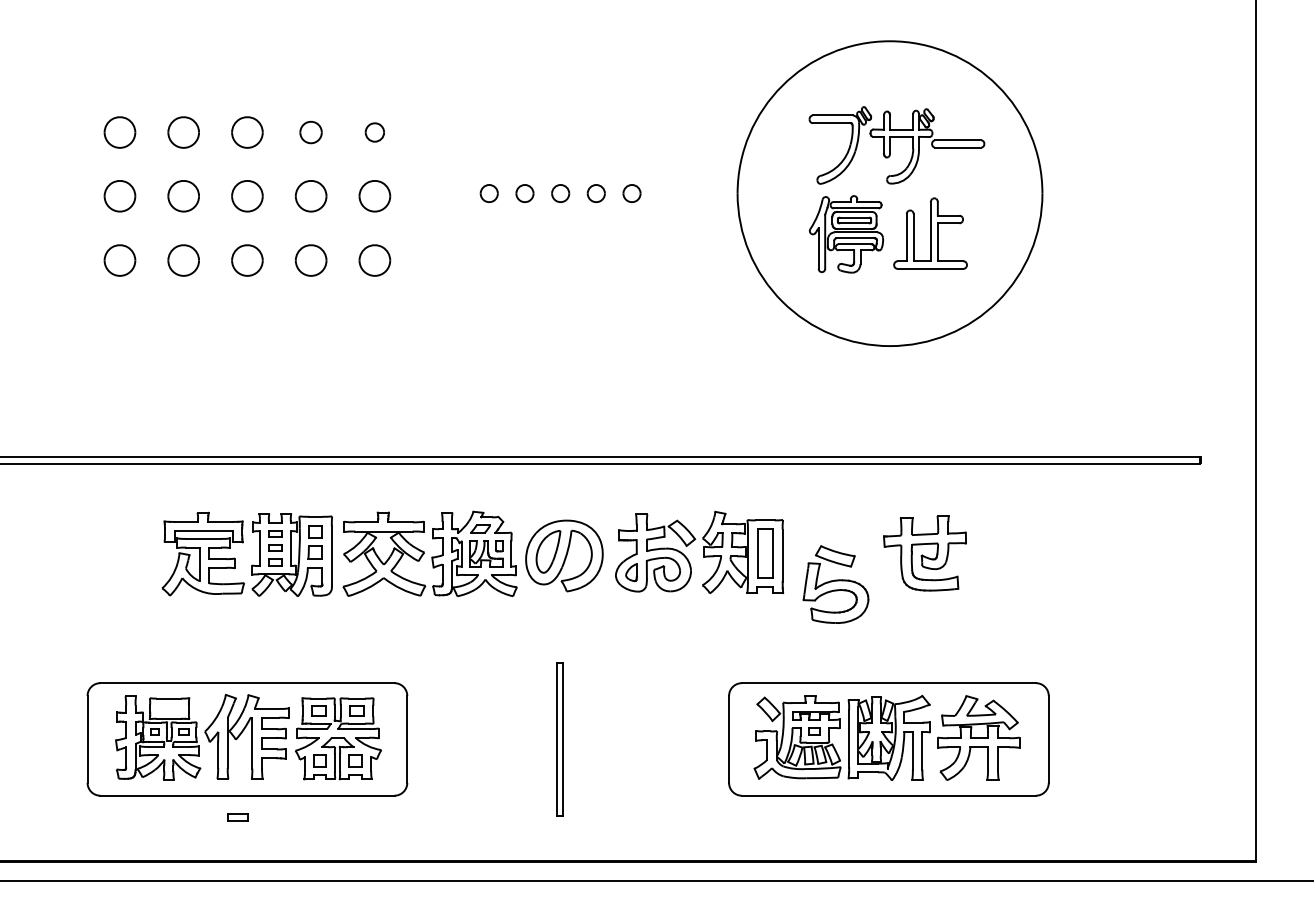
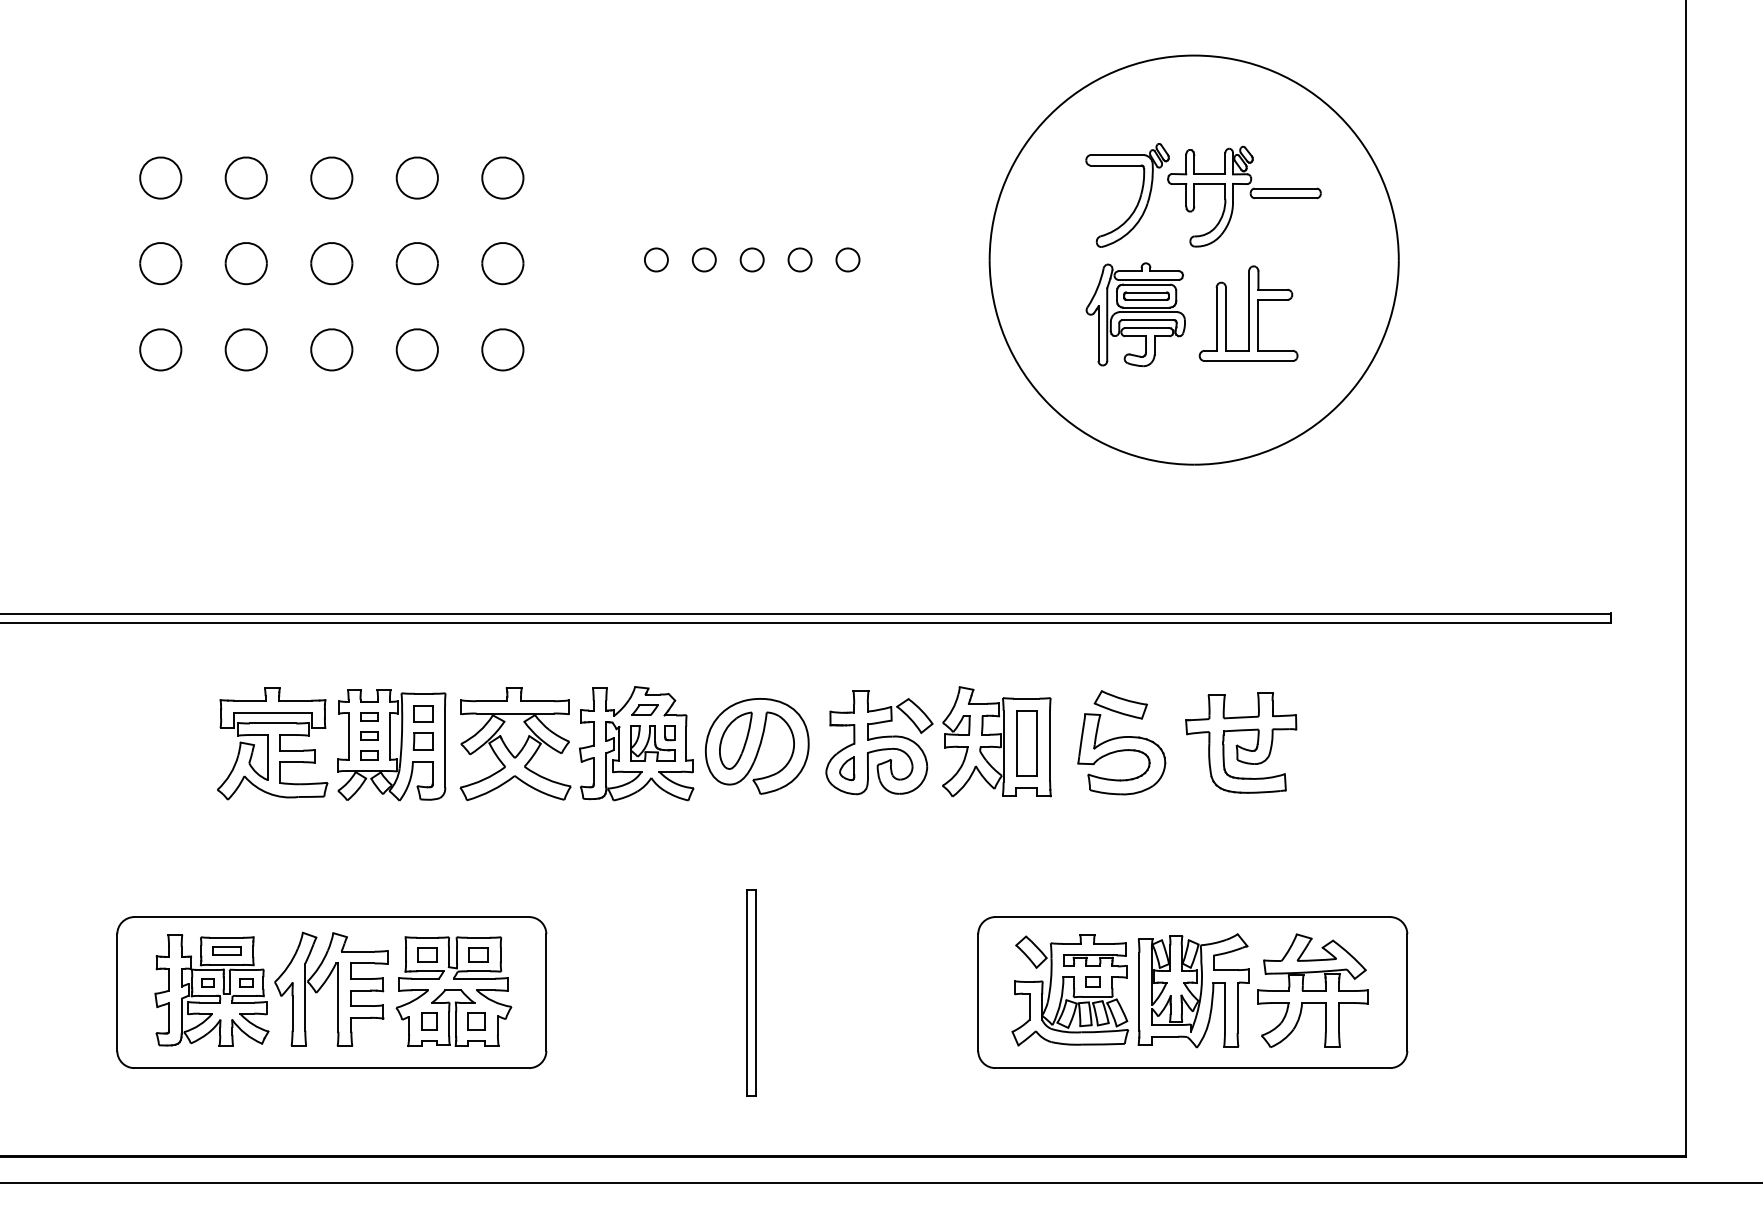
part: (310, 132) -> (416, 177), size x1.43
part: (374, 132) -> (502, 177), size x1.67
part: (835, 584) -> (1121, 742), moved
part: (237, 816) -> (226, 950), moved

